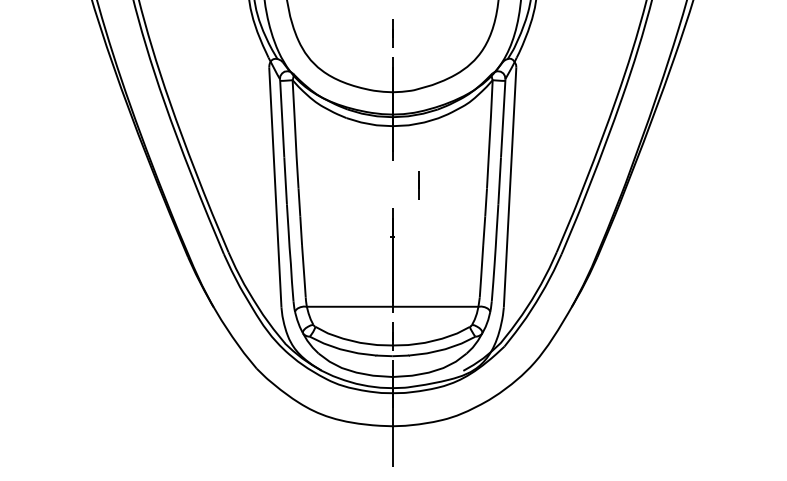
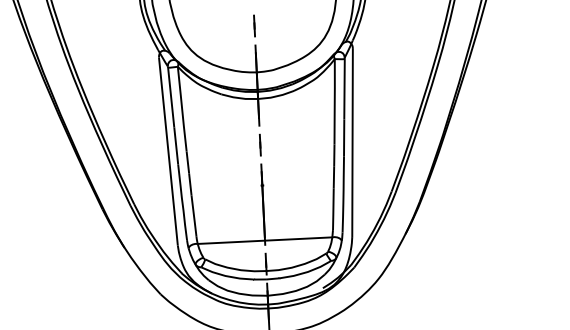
line: (418, 185) -> (260, 145), moved

